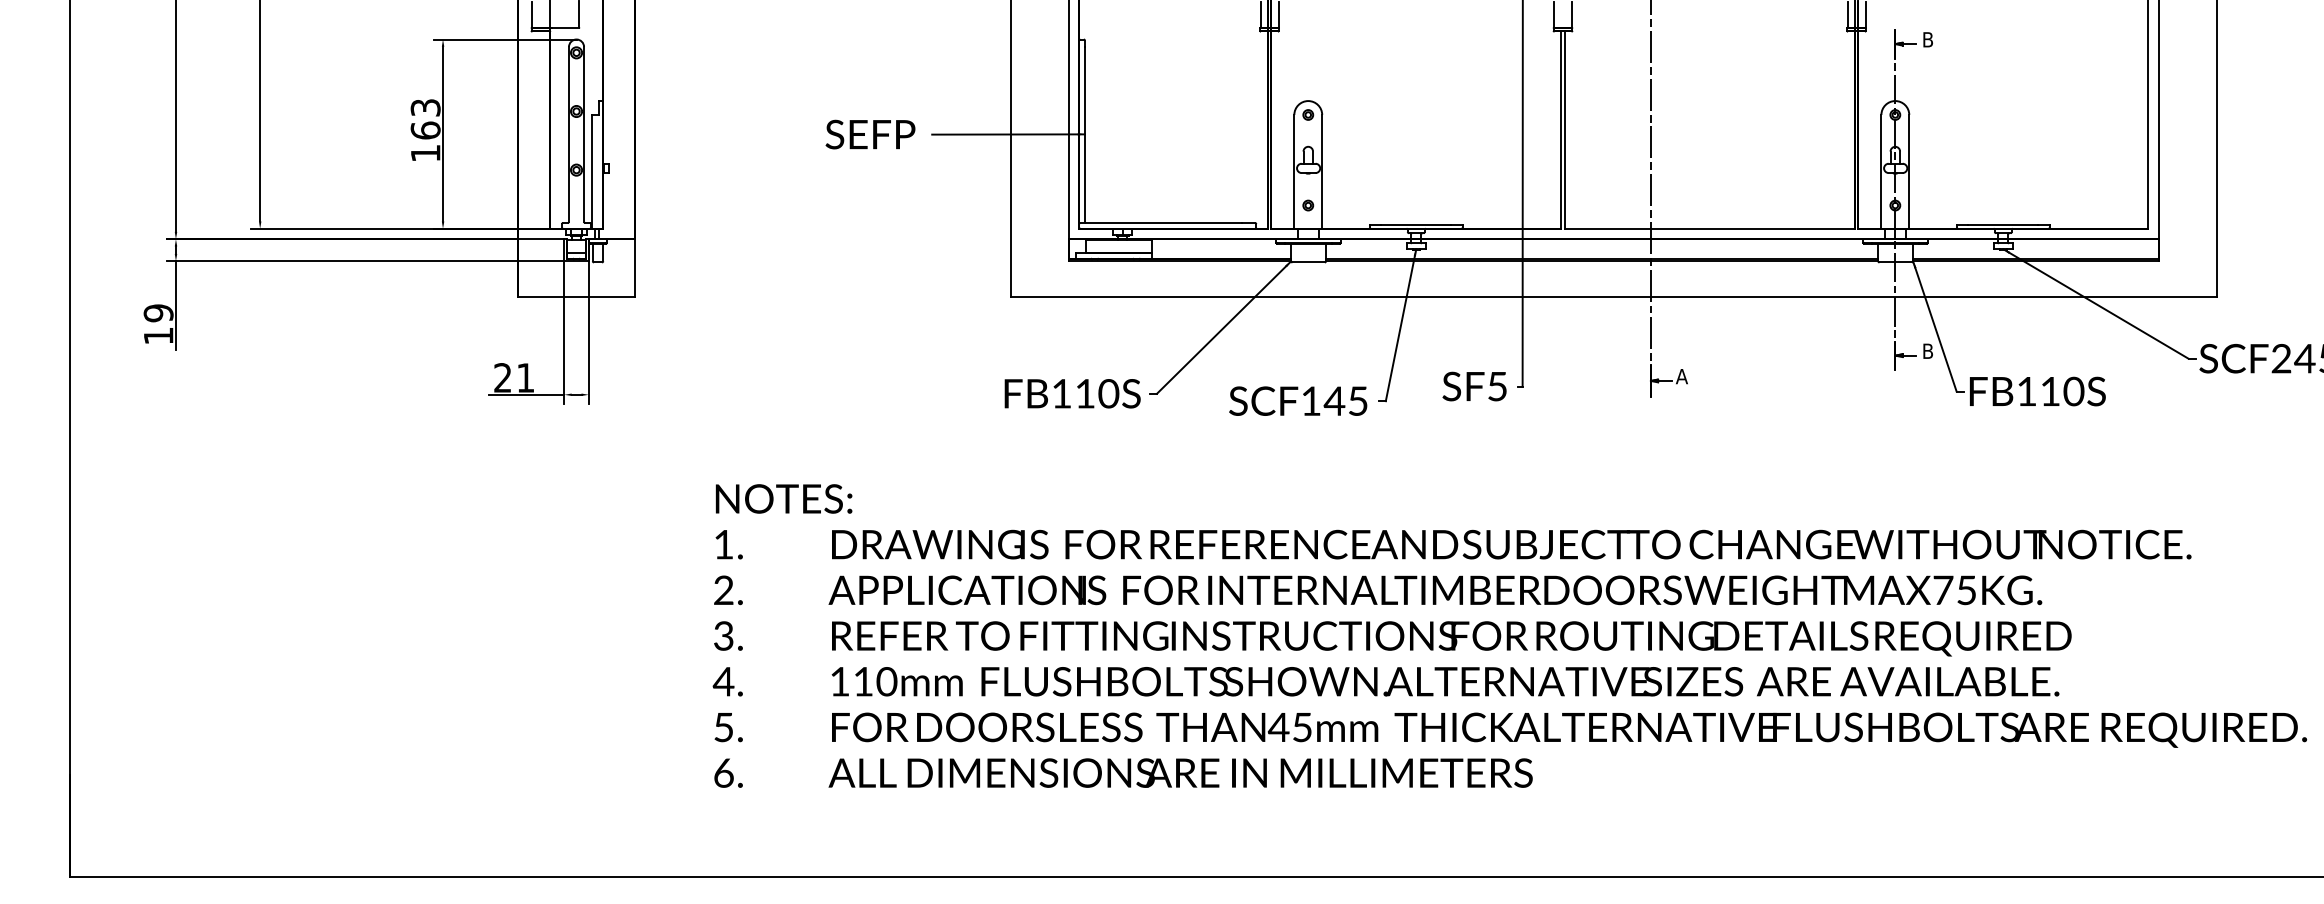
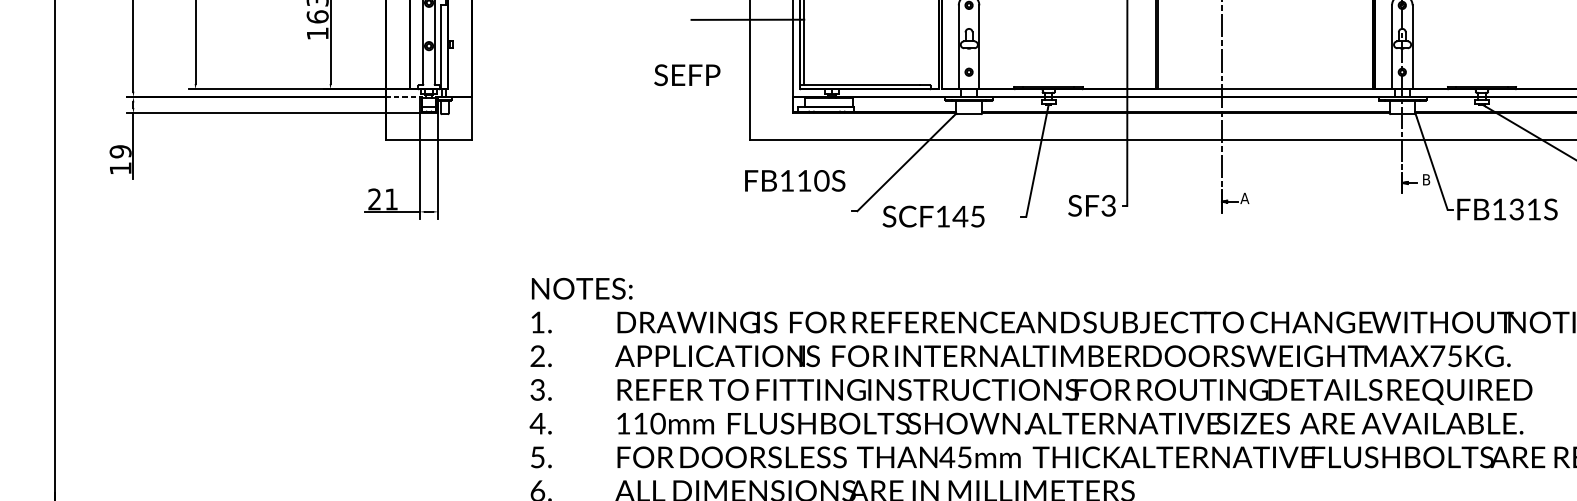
text: (870, 134) -> (687, 75), moved
line: (541, 239) -> (403, 97), solid -> dashed
text: (1496, 386) -> (1107, 205), SF5 -> SF3
text: (2062, 391) -> (1525, 209), FB110S -> FB131S
text: (1072, 393) -> (795, 180), moved
text: (1298, 400) -> (933, 216), moved

